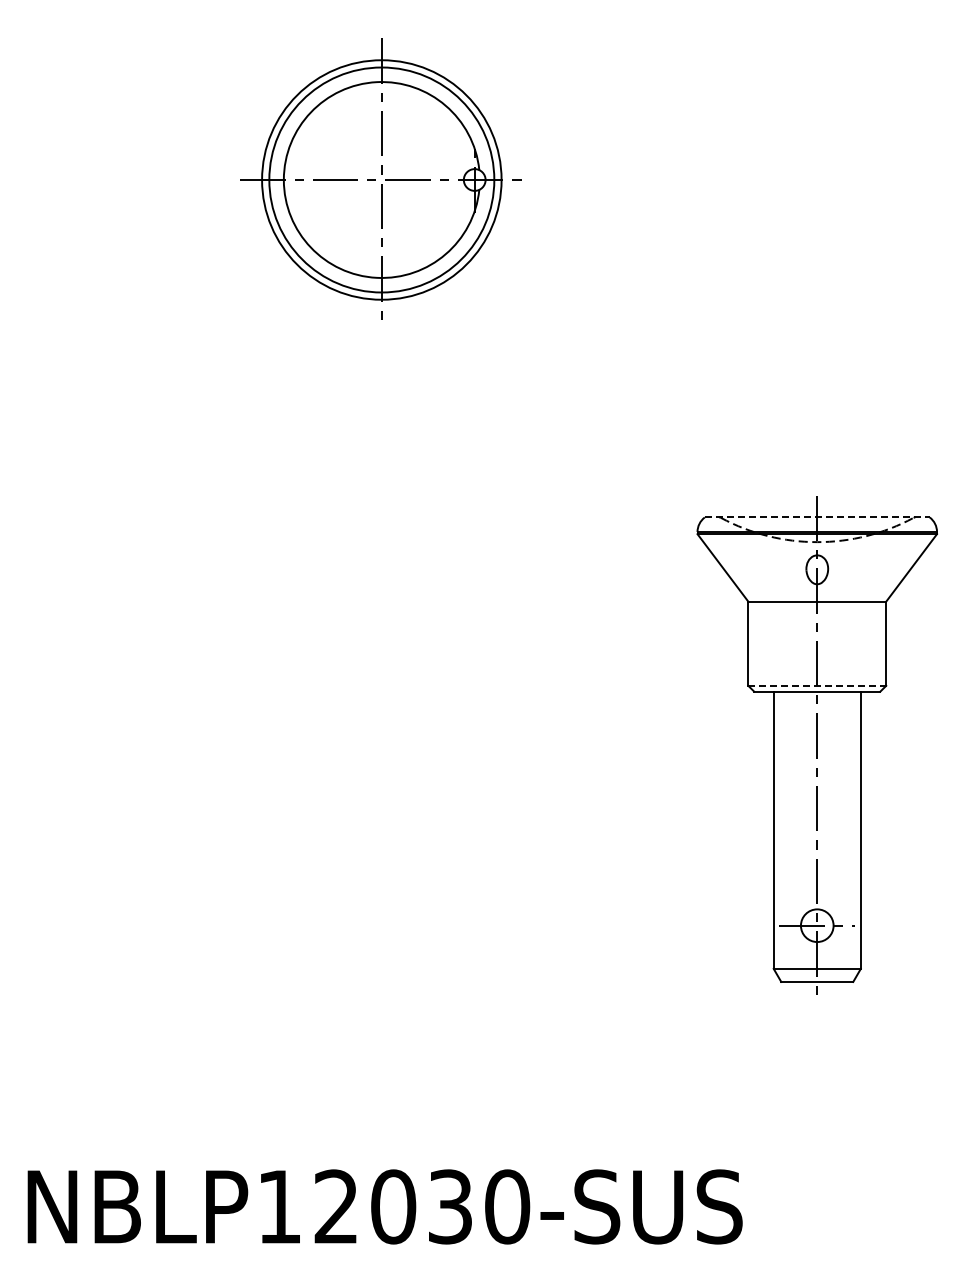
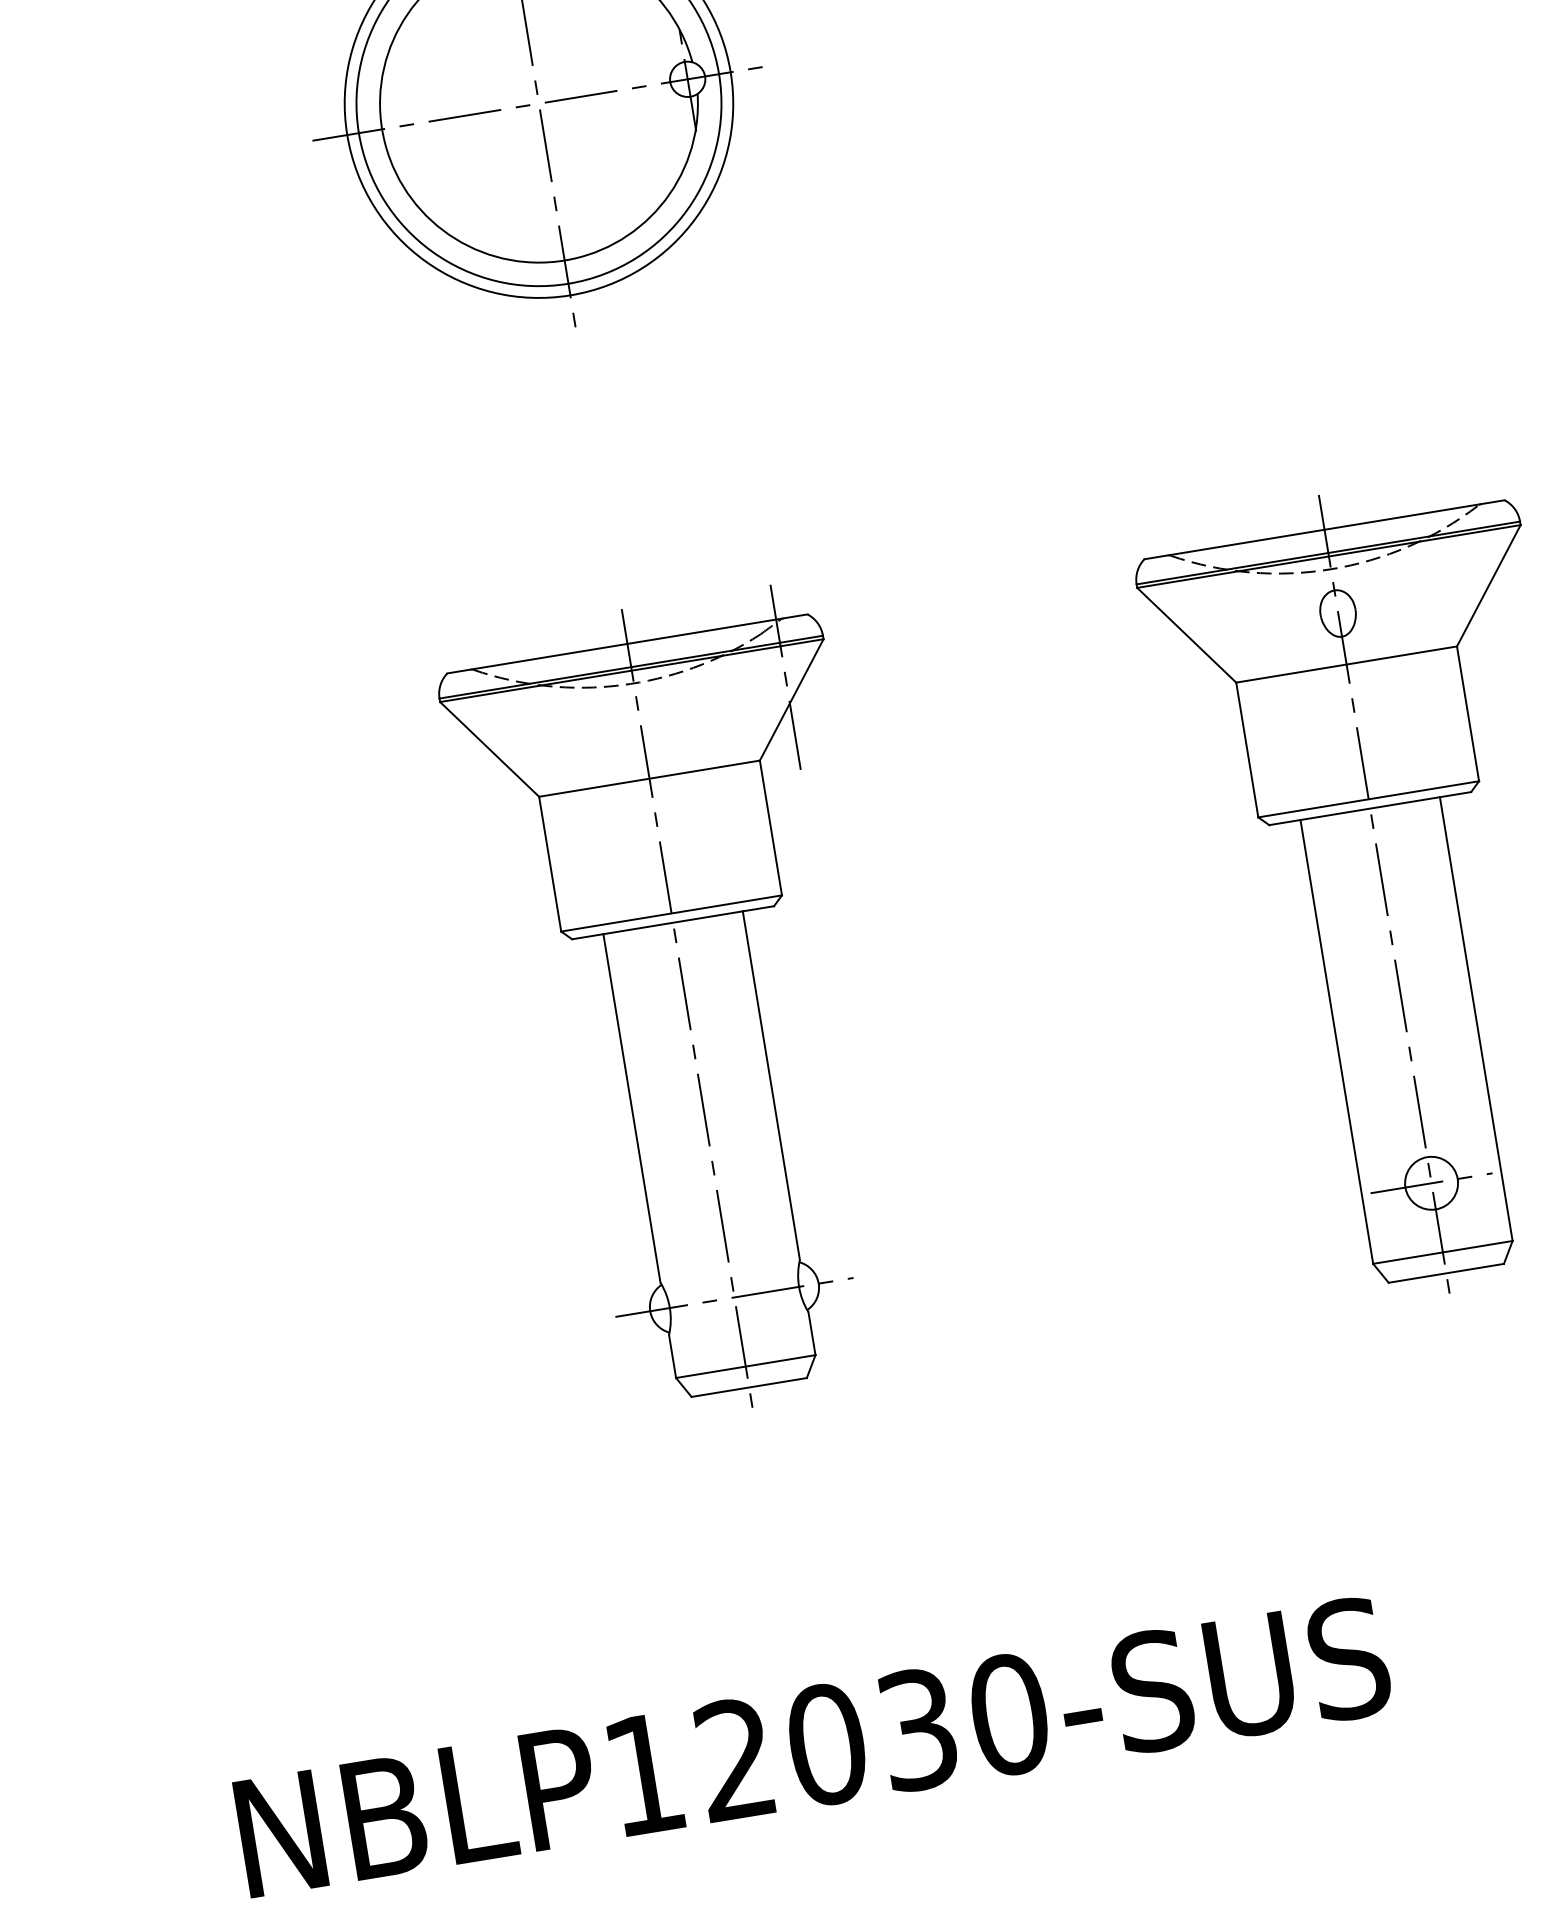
line: (817, 517) -> (1324, 529), dashed -> solid
line: (817, 685) -> (1368, 798), dashed -> solid
part: (381, 745) -> (686, 1009), added

